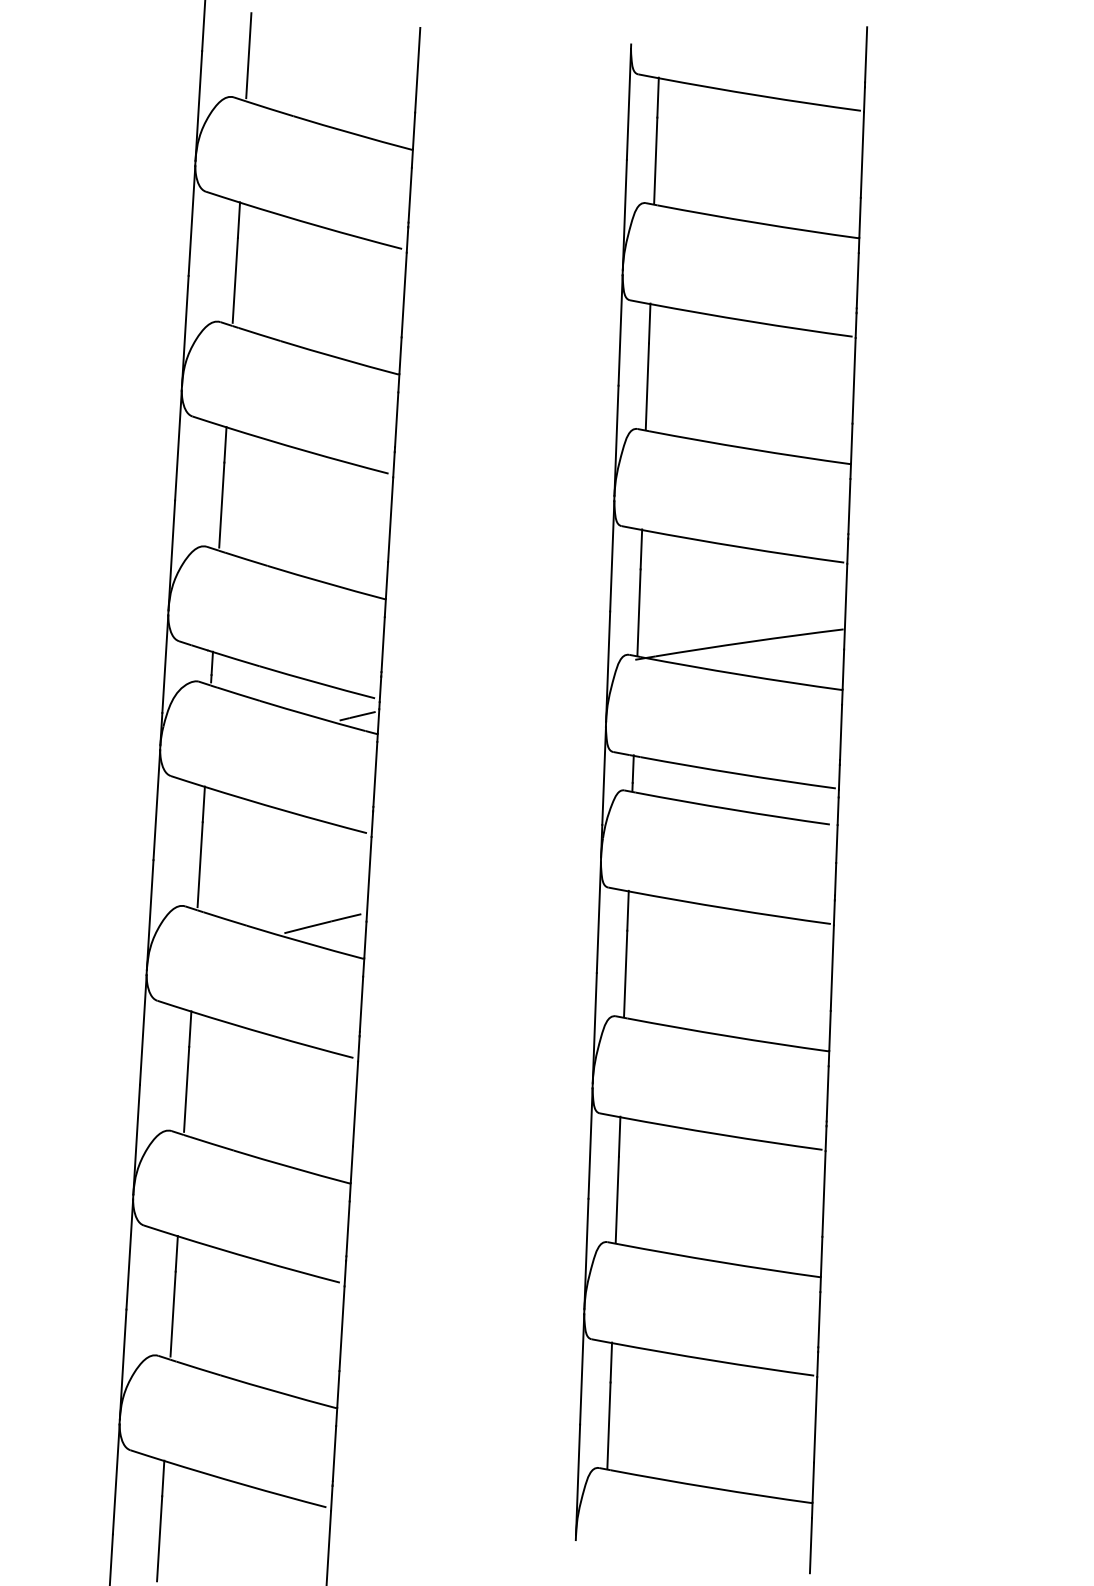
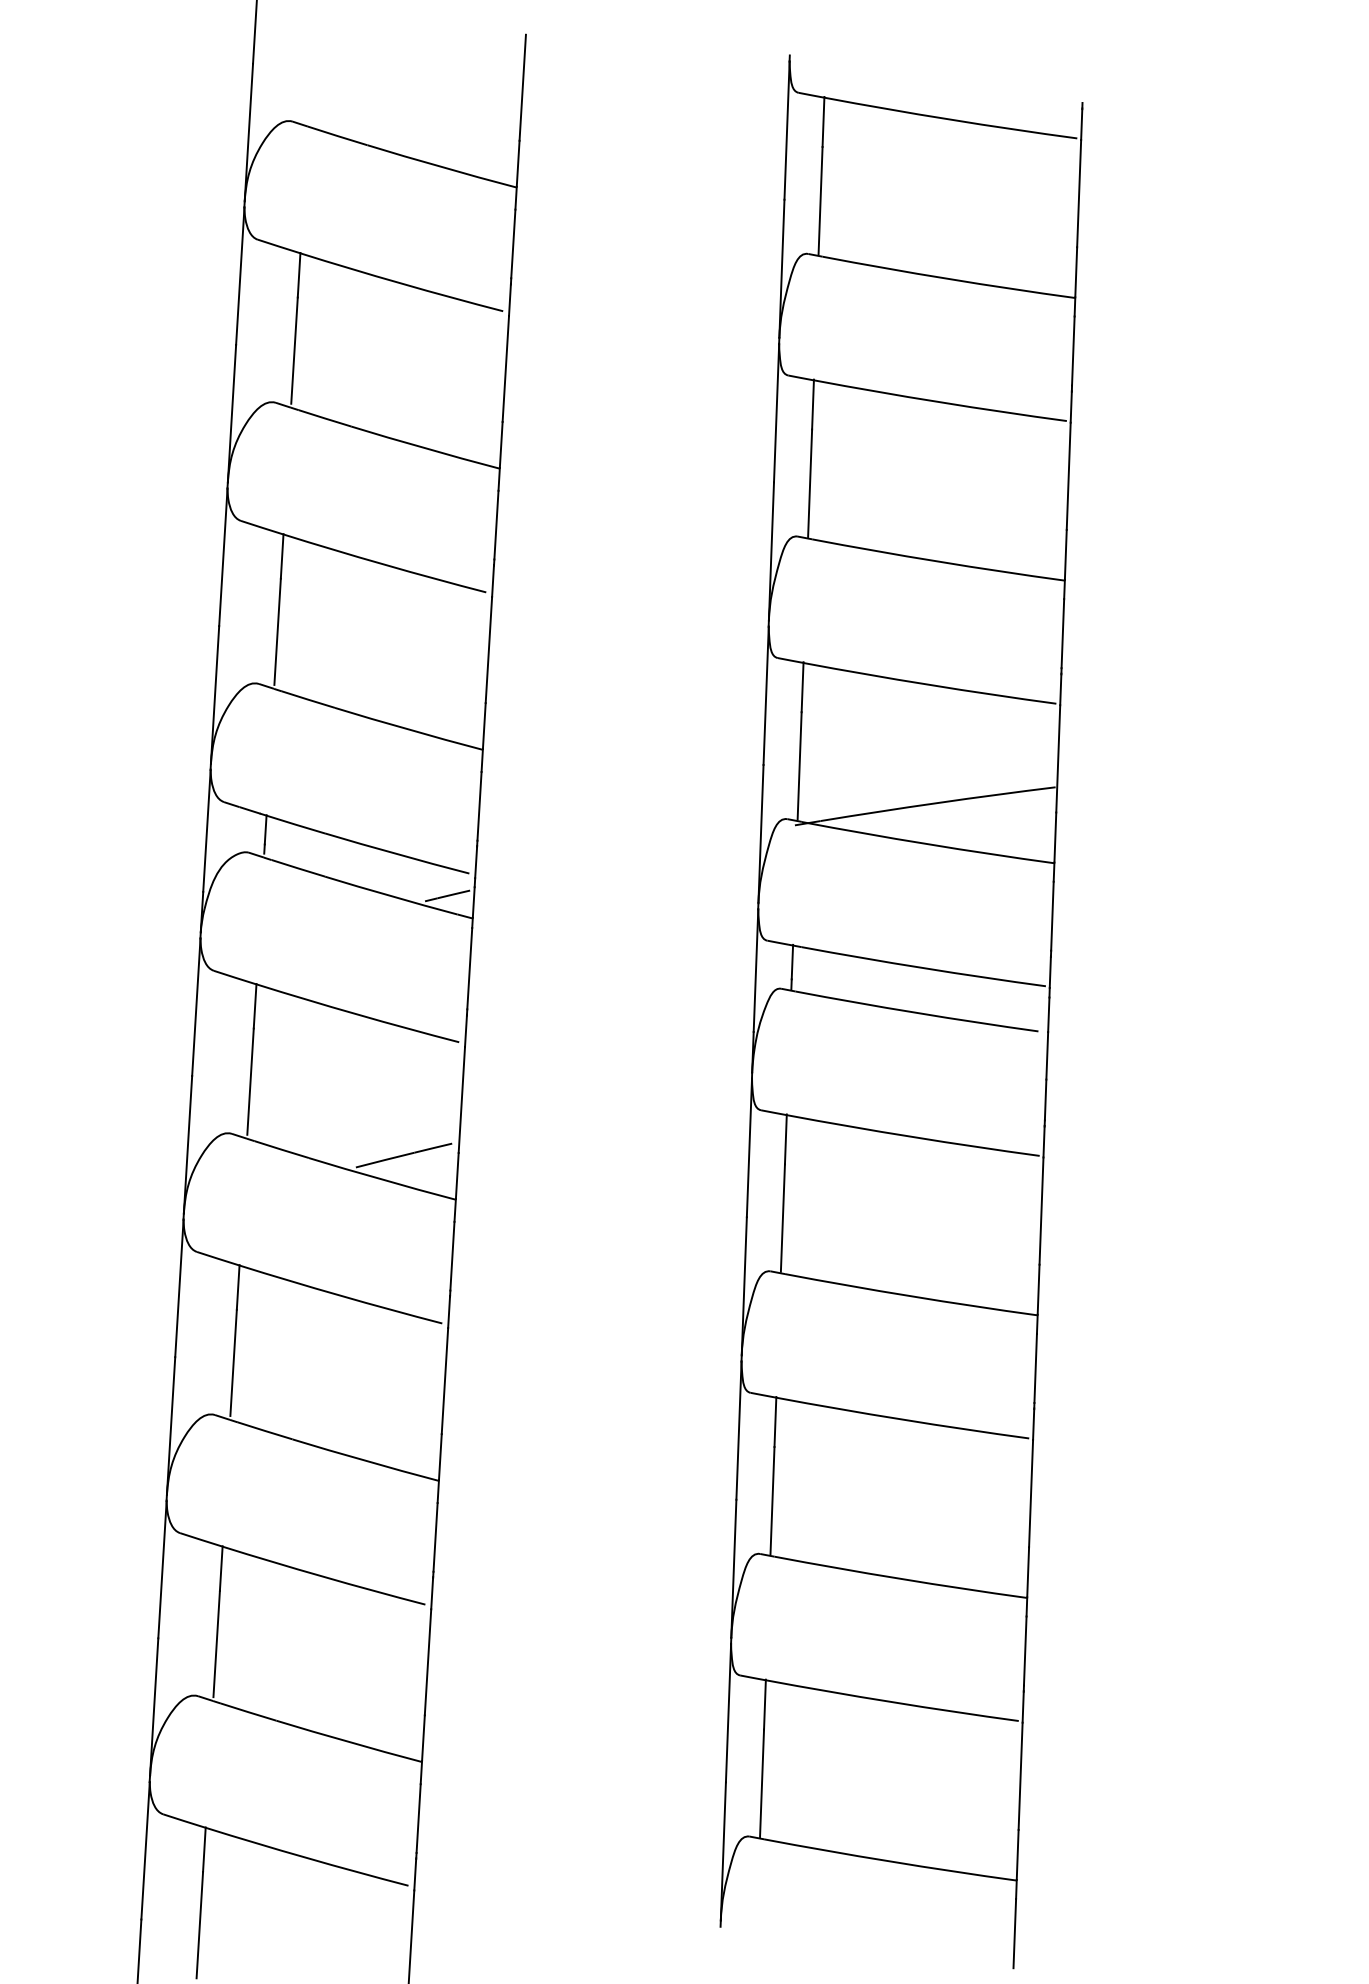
line: (866, 54) -> (1084, 67), removed
line: (248, 55) -> (311, 69), removed

